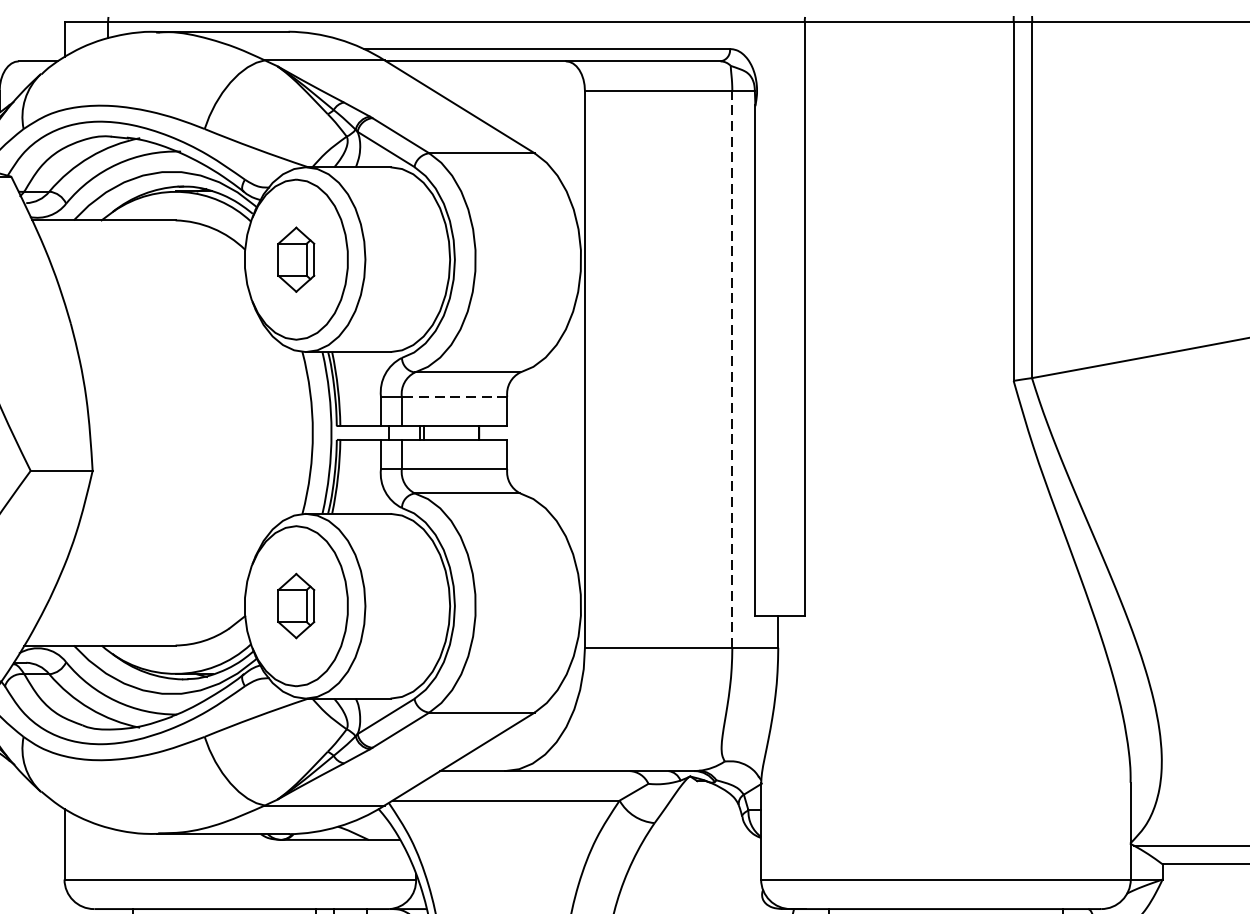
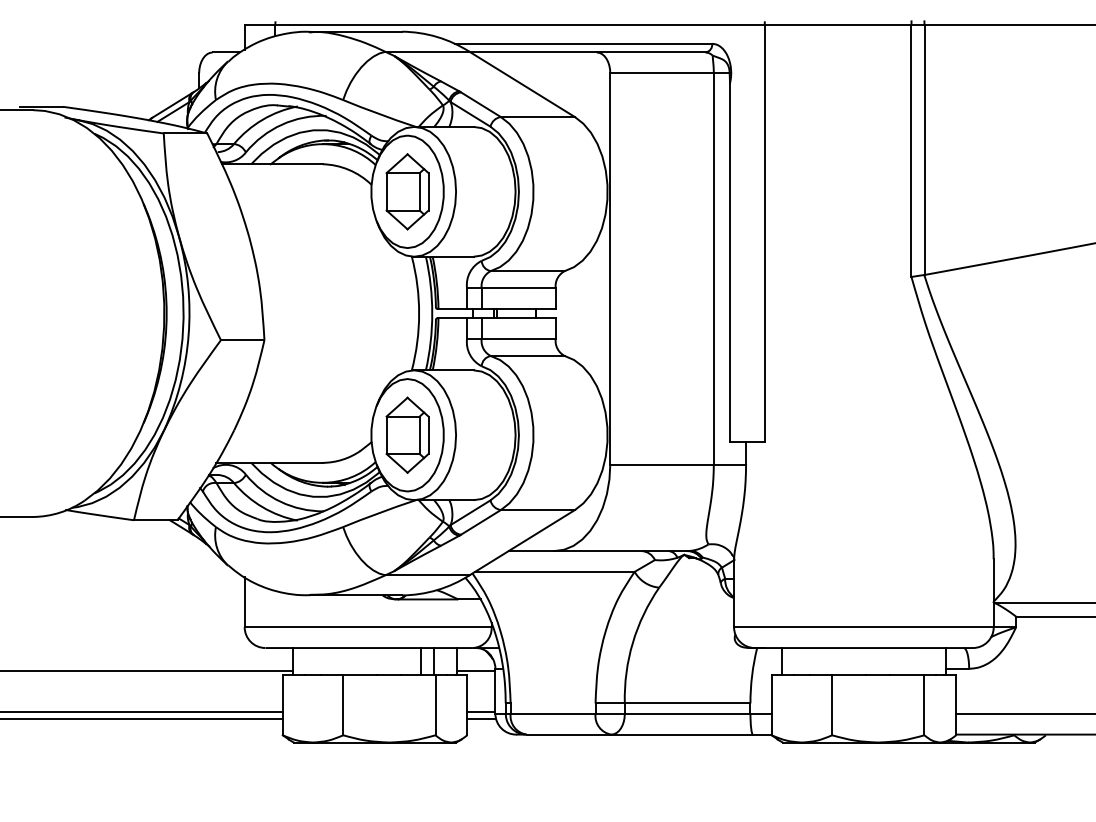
part: (296, 259) -> (407, 191), size x1.67
line: (731, 368) -> (713, 268), dashed -> solid
line: (454, 397) -> (518, 288), dashed -> solid
part: (296, 605) -> (407, 434), size x1.67

